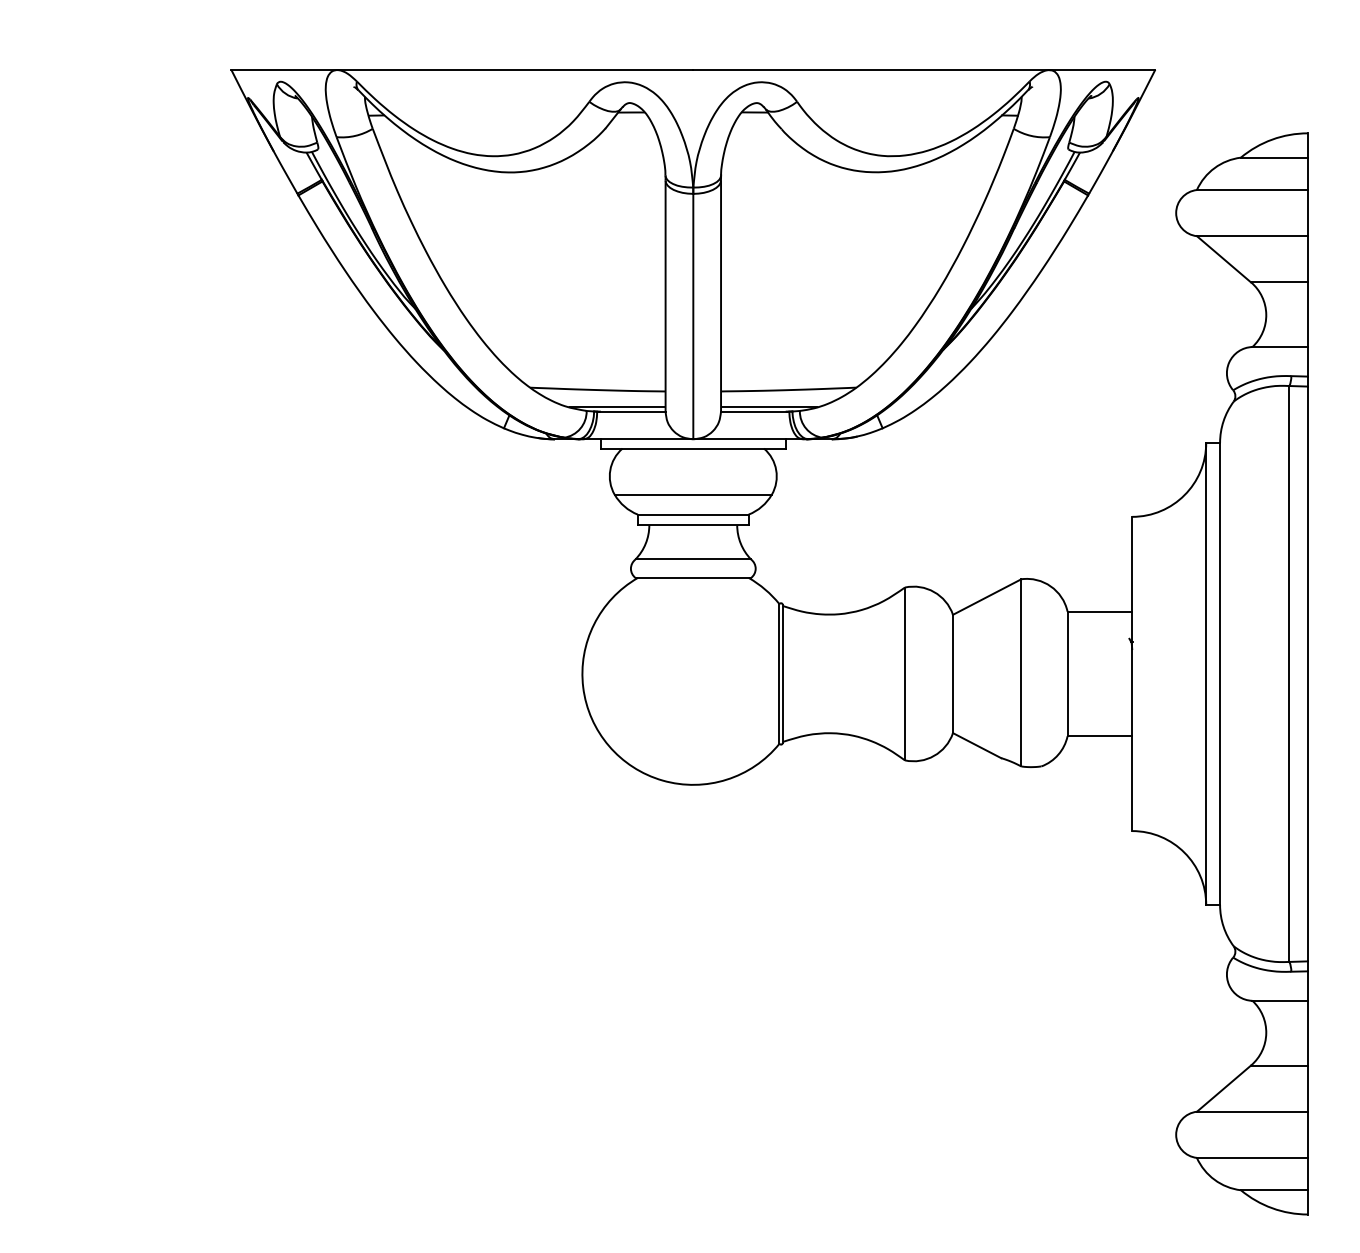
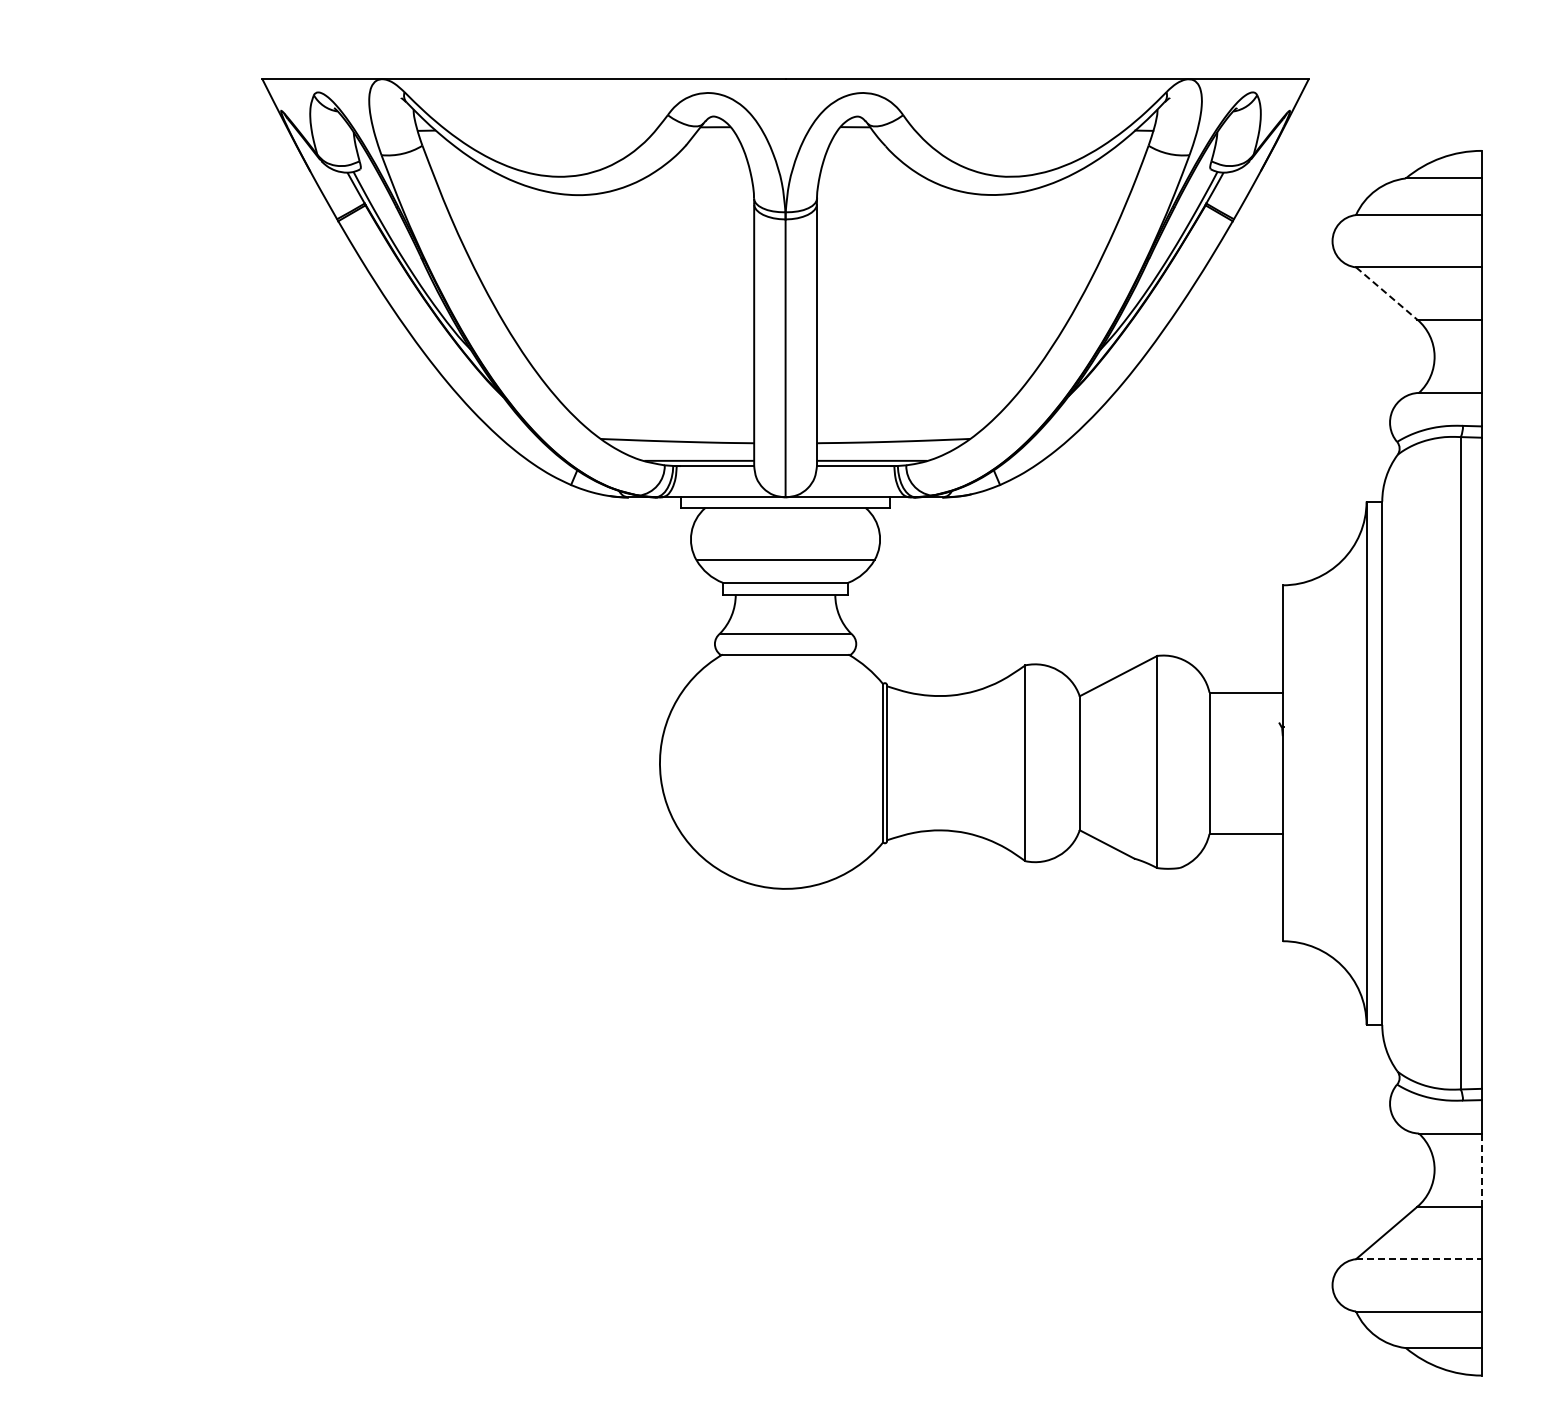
line: (1224, 259) -> (1387, 293), solid -> dashed
line: (1307, 1033) -> (1481, 1170), solid -> dashed
line: (1252, 1112) -> (1418, 1259), solid -> dashed

